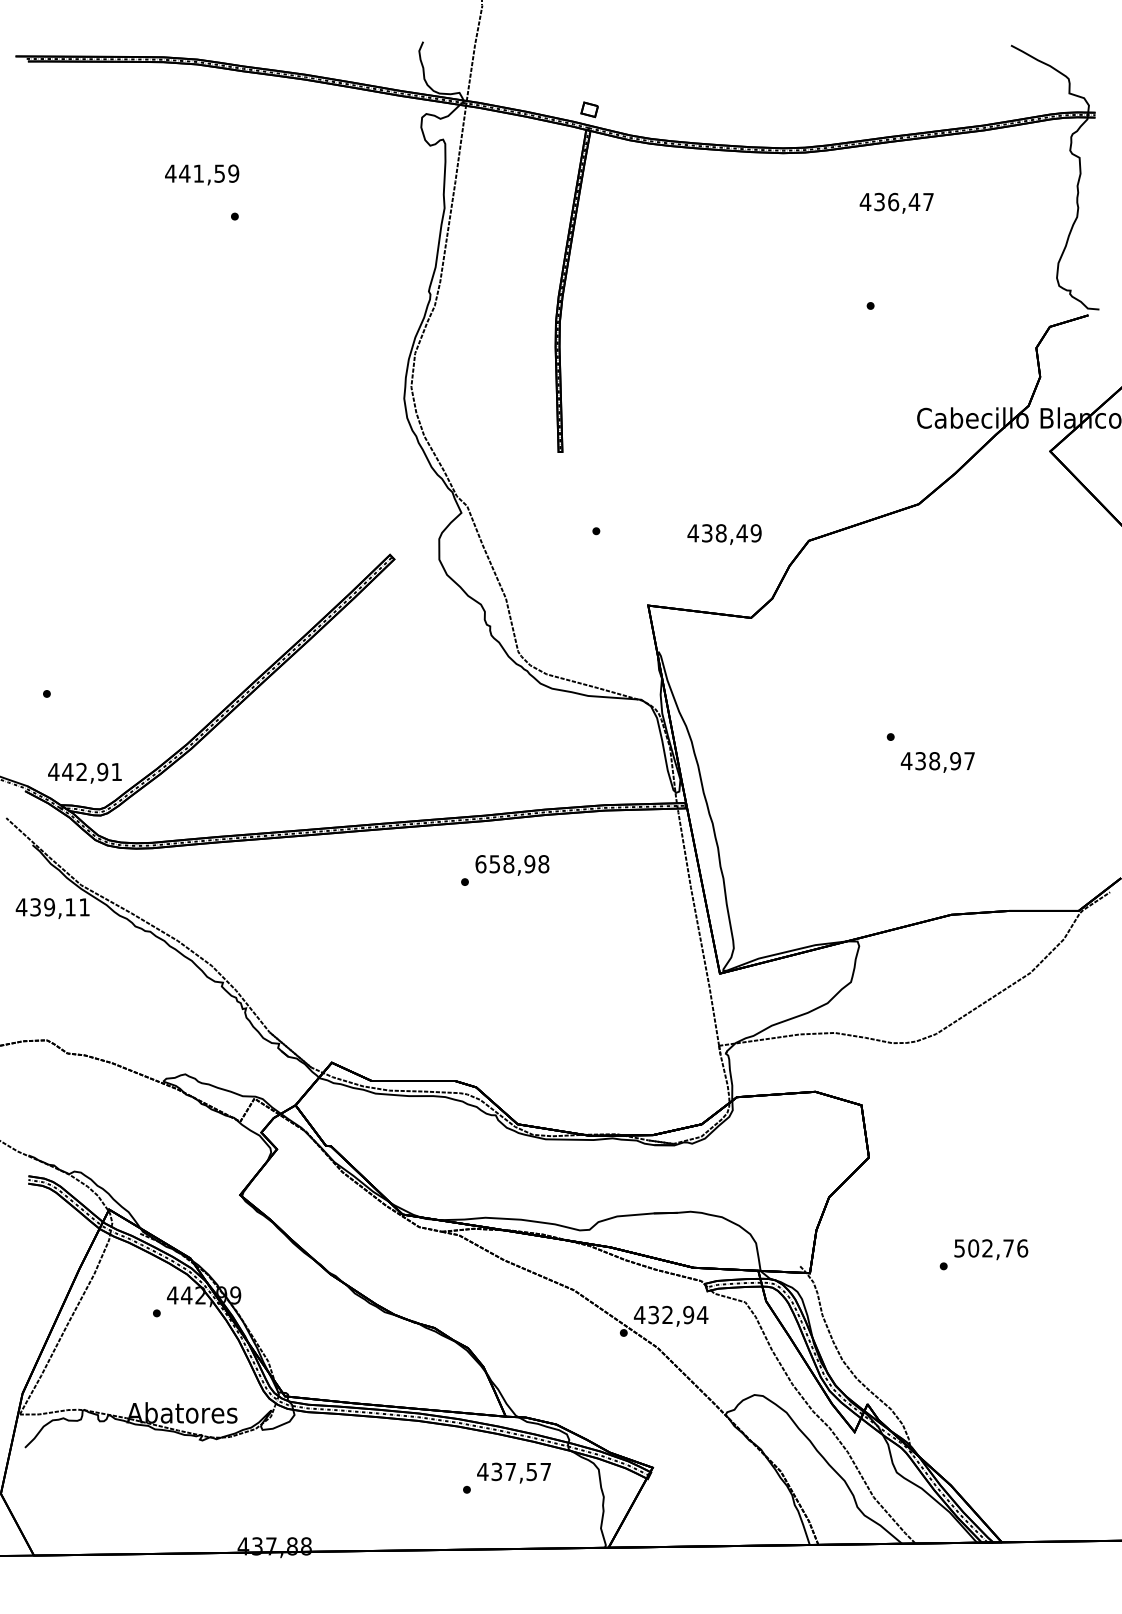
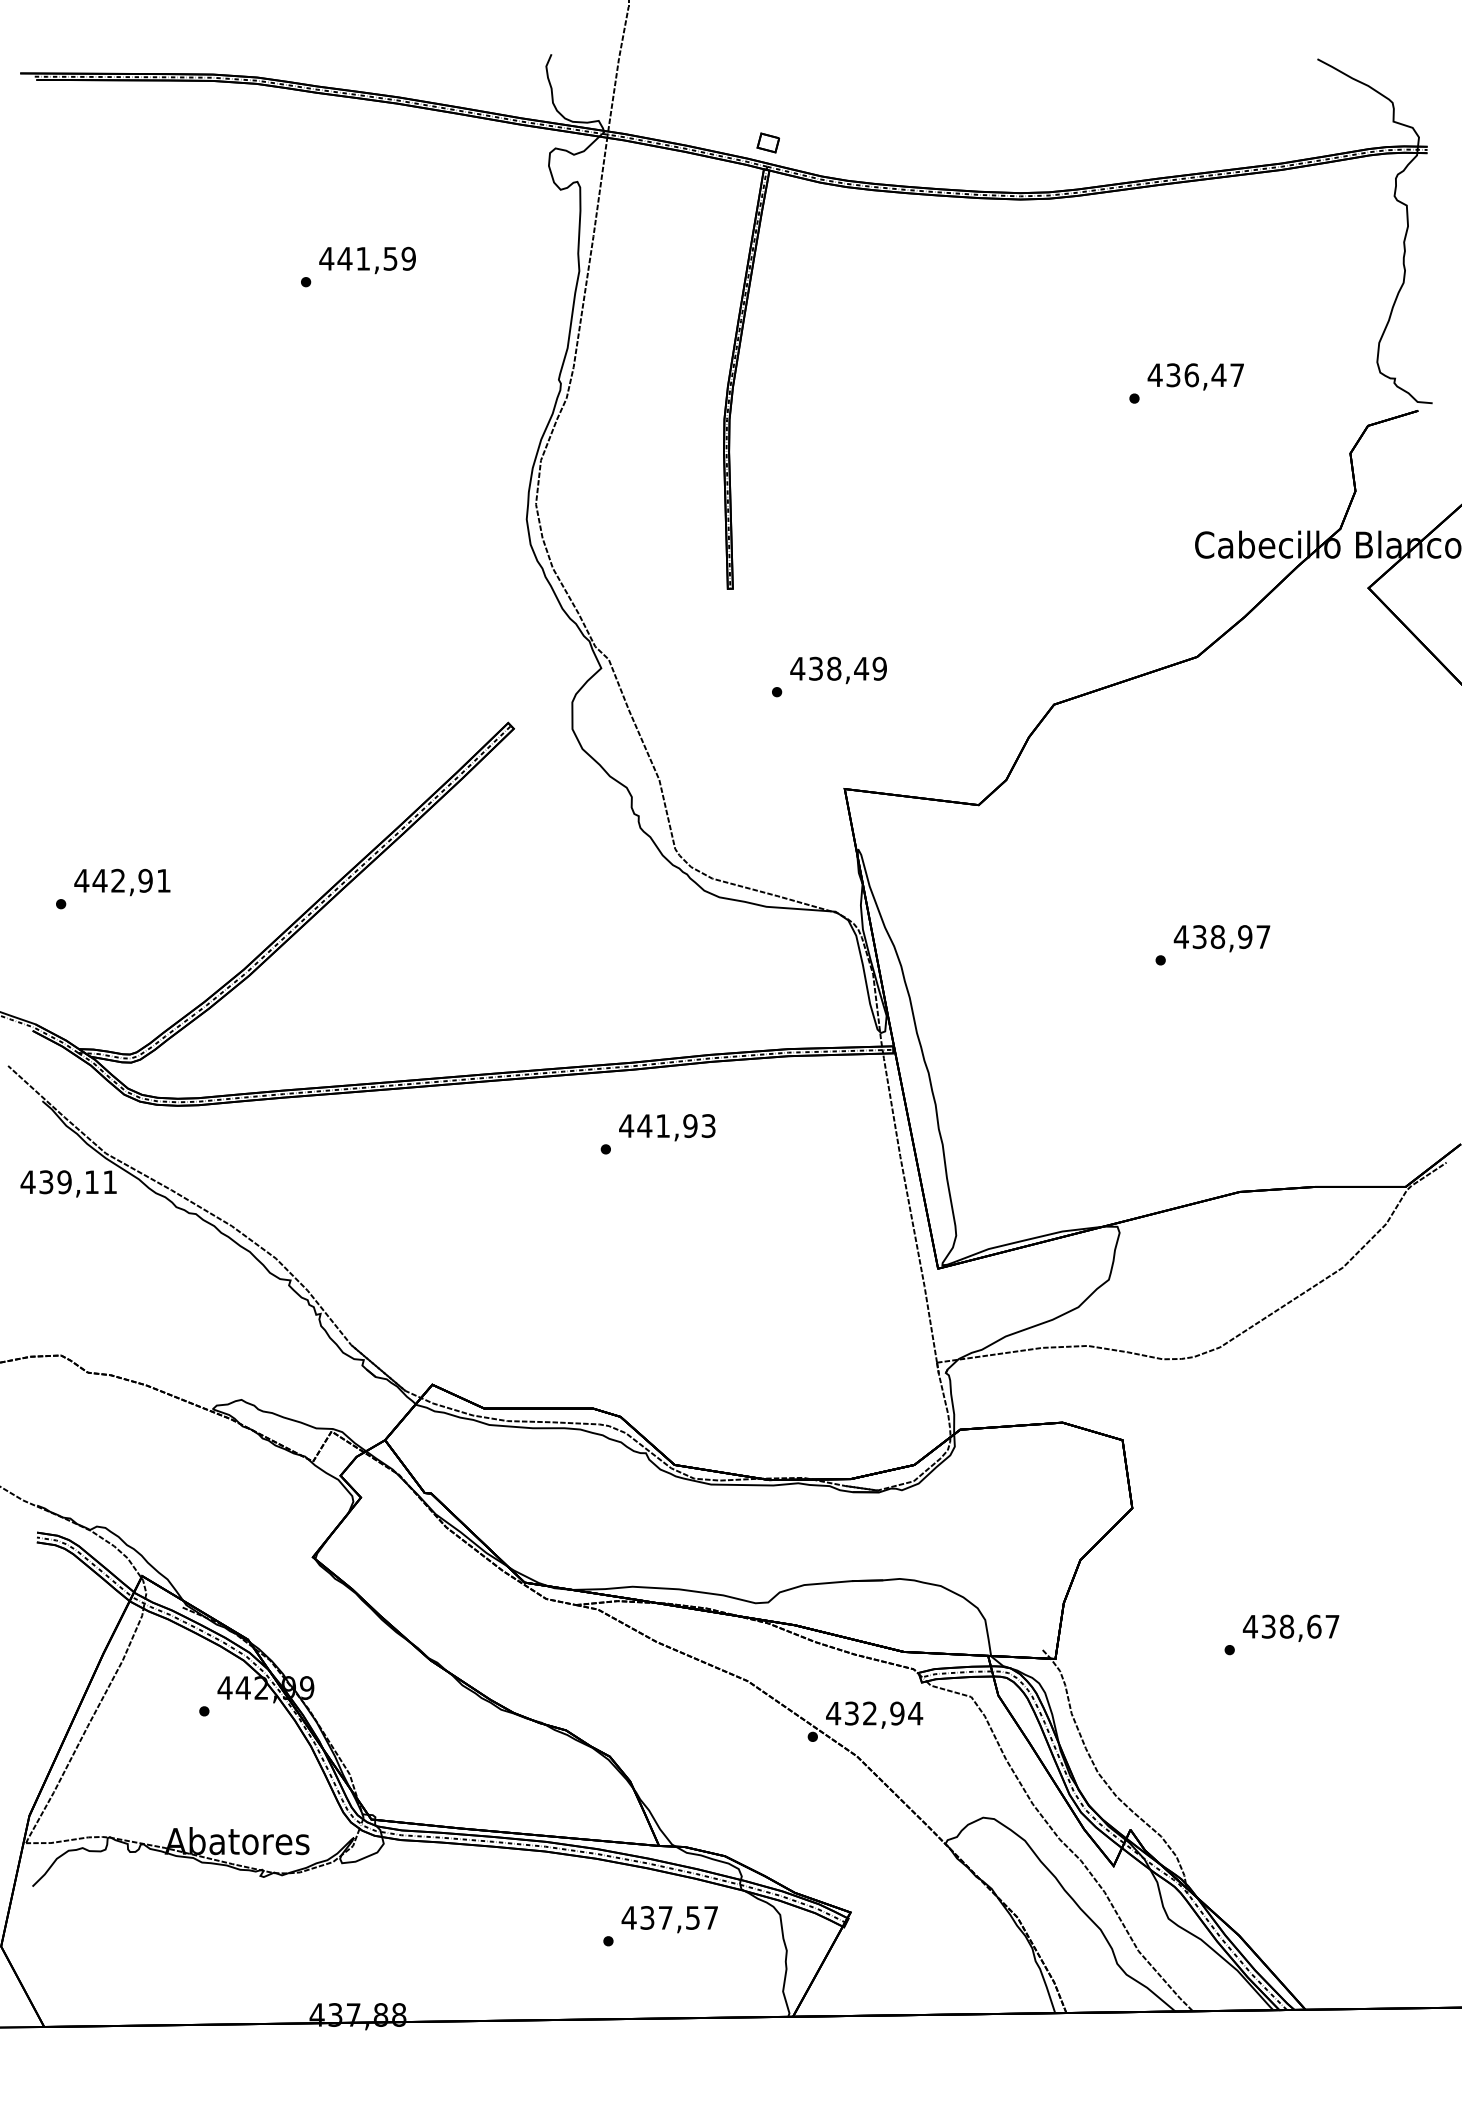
text: (202, 174) -> (368, 259), moved
text: (896, 202) -> (1195, 375), moved
text: (724, 534) -> (838, 670), moved
text: (937, 762) -> (1221, 938), moved
text: (84, 772) -> (121, 881), moved
text: (512, 864) -> (667, 1126), 658,98 -> 441,93
text: (990, 1248) -> (1290, 1626), 502,76 -> 438,67

